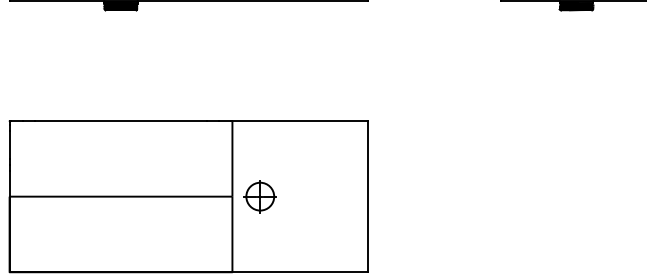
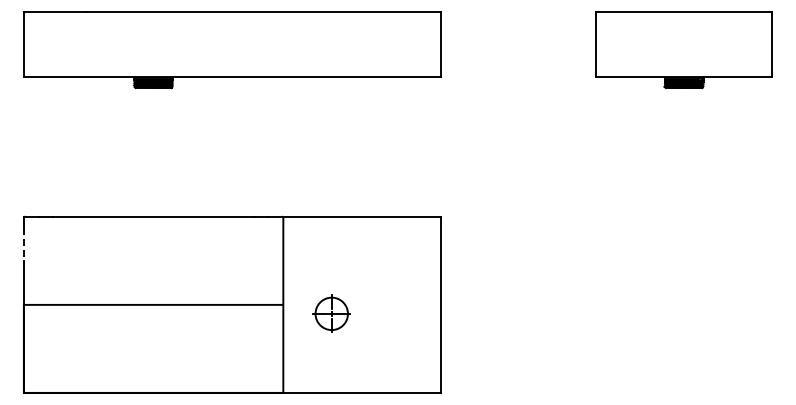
line: (9, 145) -> (23, 245), solid -> dashed
part: (260, 196) -> (331, 313), moved

